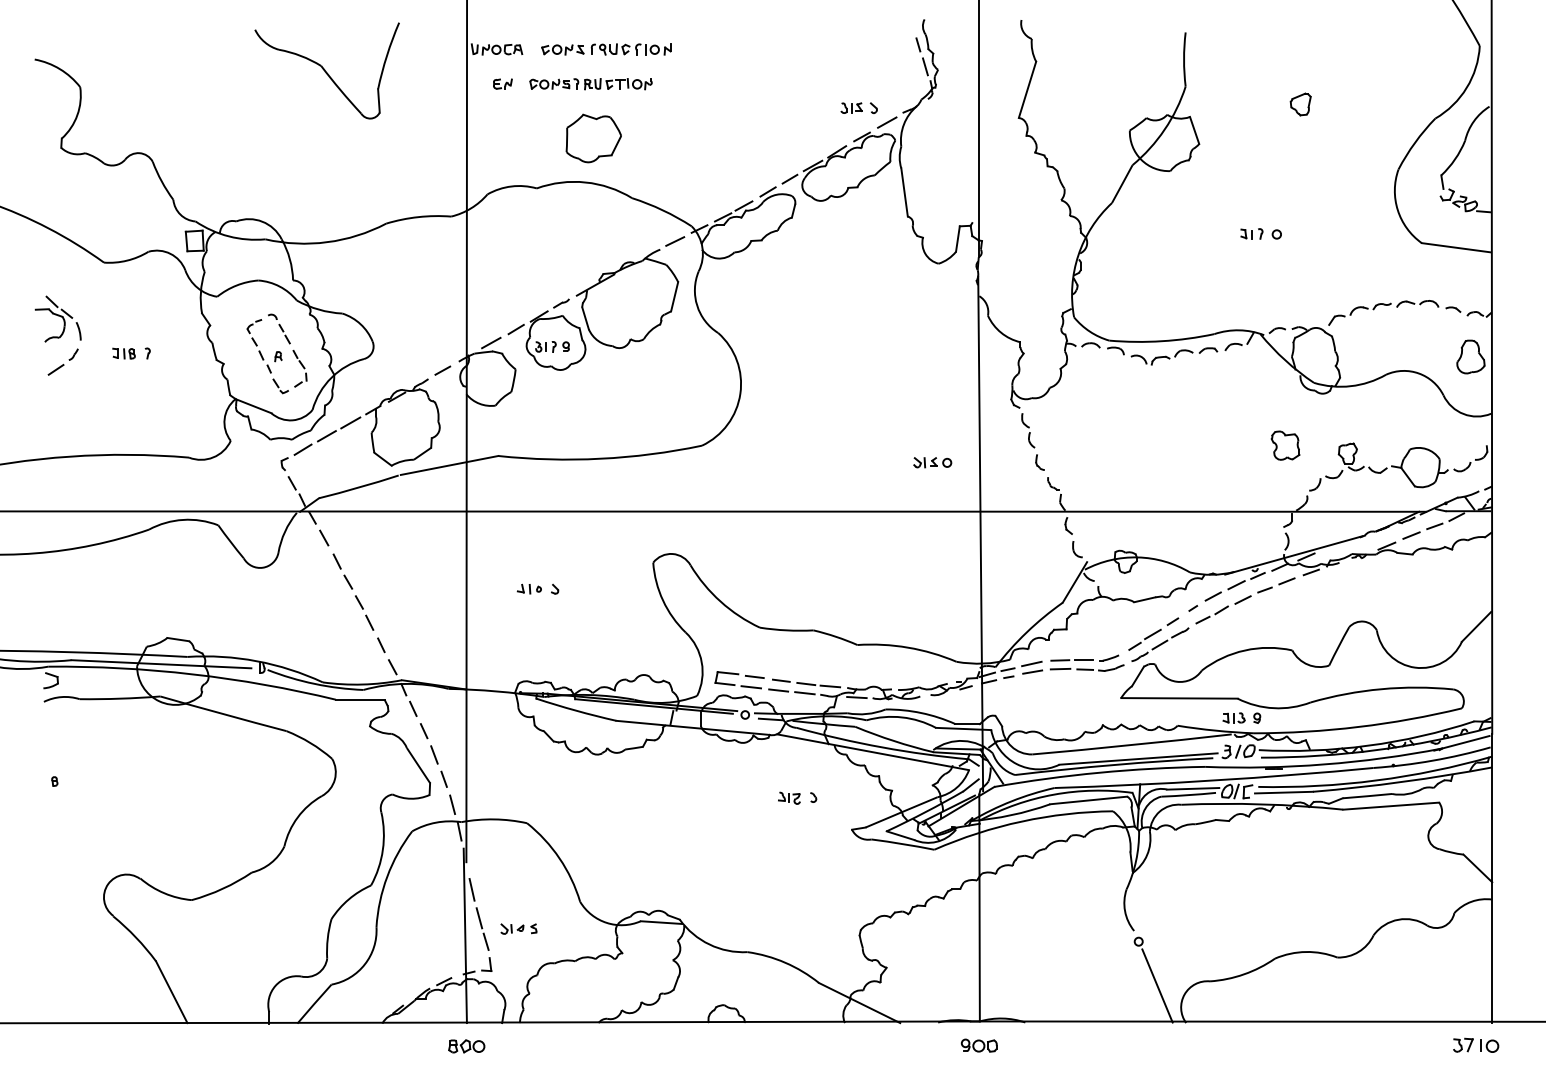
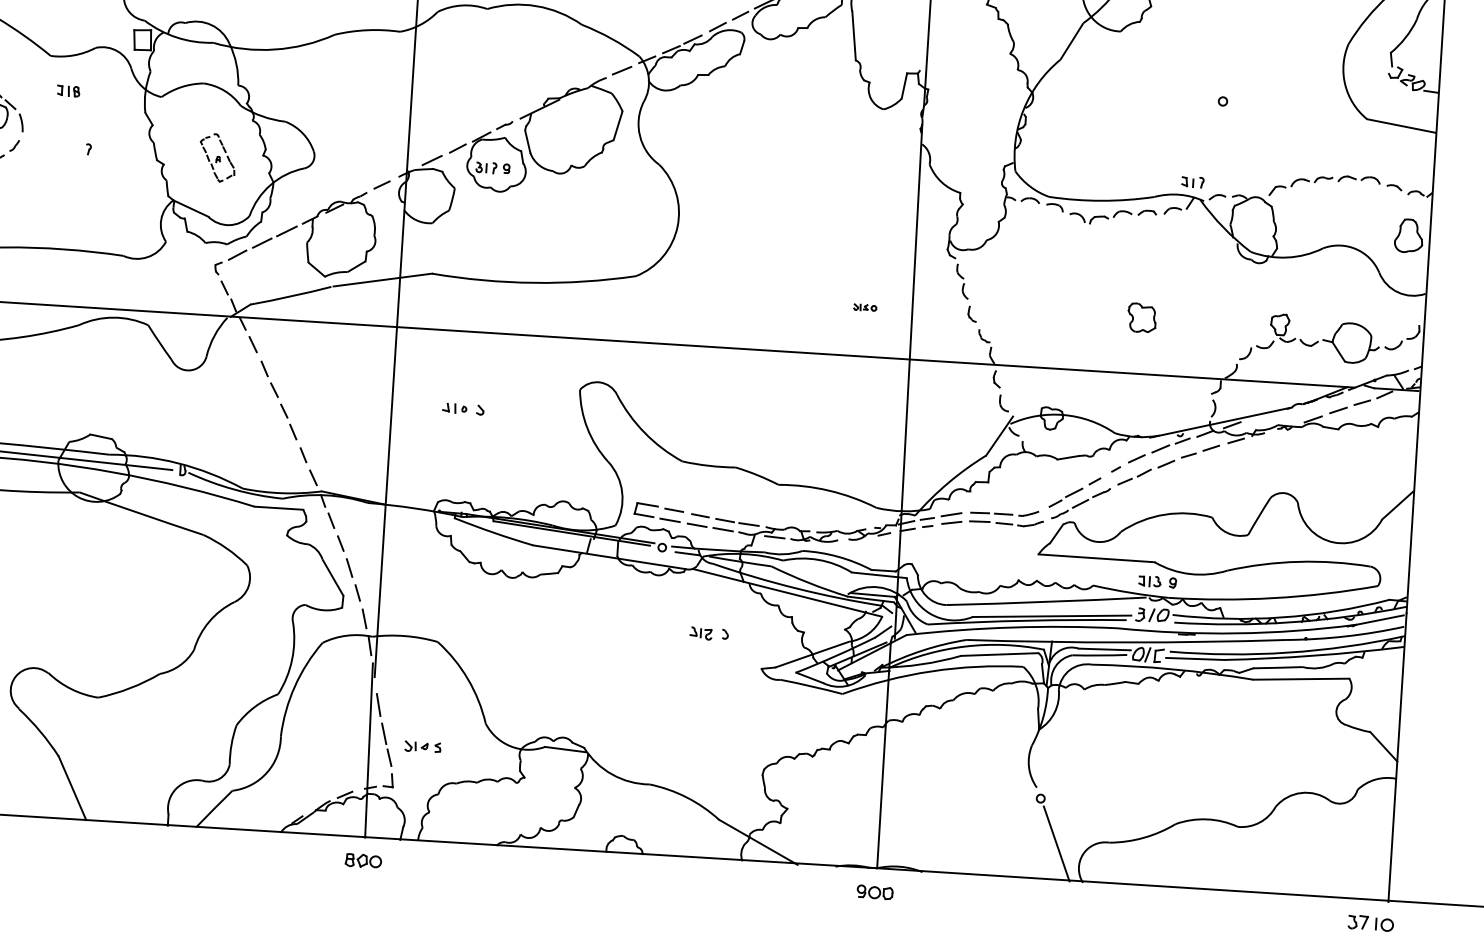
part: (1251, 233) -> (1192, 181), moved
part: (123, 353) -> (68, 90), moved
part: (276, 353) -> (217, 157), size x0.6
part: (1285, 445) -> (1141, 317), moved
part: (932, 462) -> (865, 307), size x0.6

